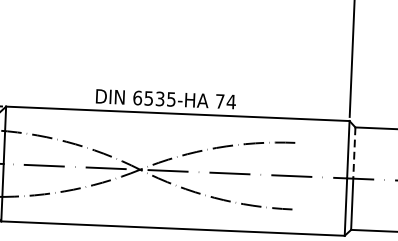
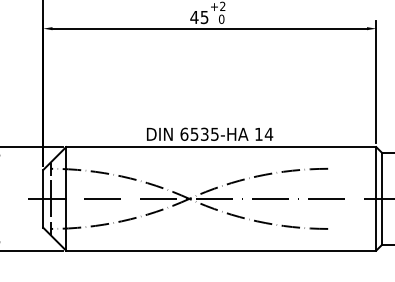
text: (219, 100) -> (258, 133), 74 -> 14
line: (354, 153) -> (381, 176), dashed -> solid

